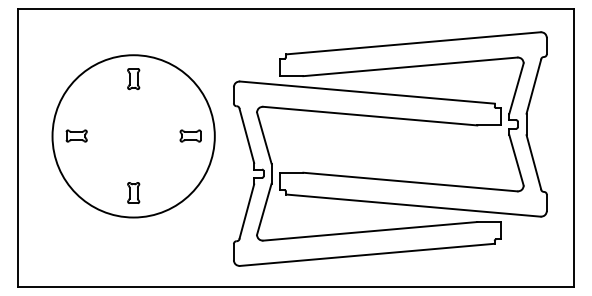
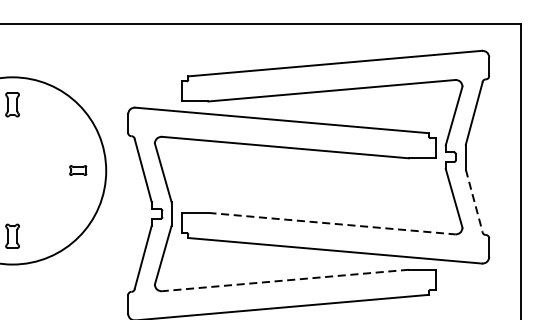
part: (190, 135) -> (78, 169), size x0.7
line: (533, 162) -> (473, 201), solid -> dashed
line: (410, 182) -> (331, 224), solid -> dashed
line: (369, 231) -> (284, 280), solid -> dashed

